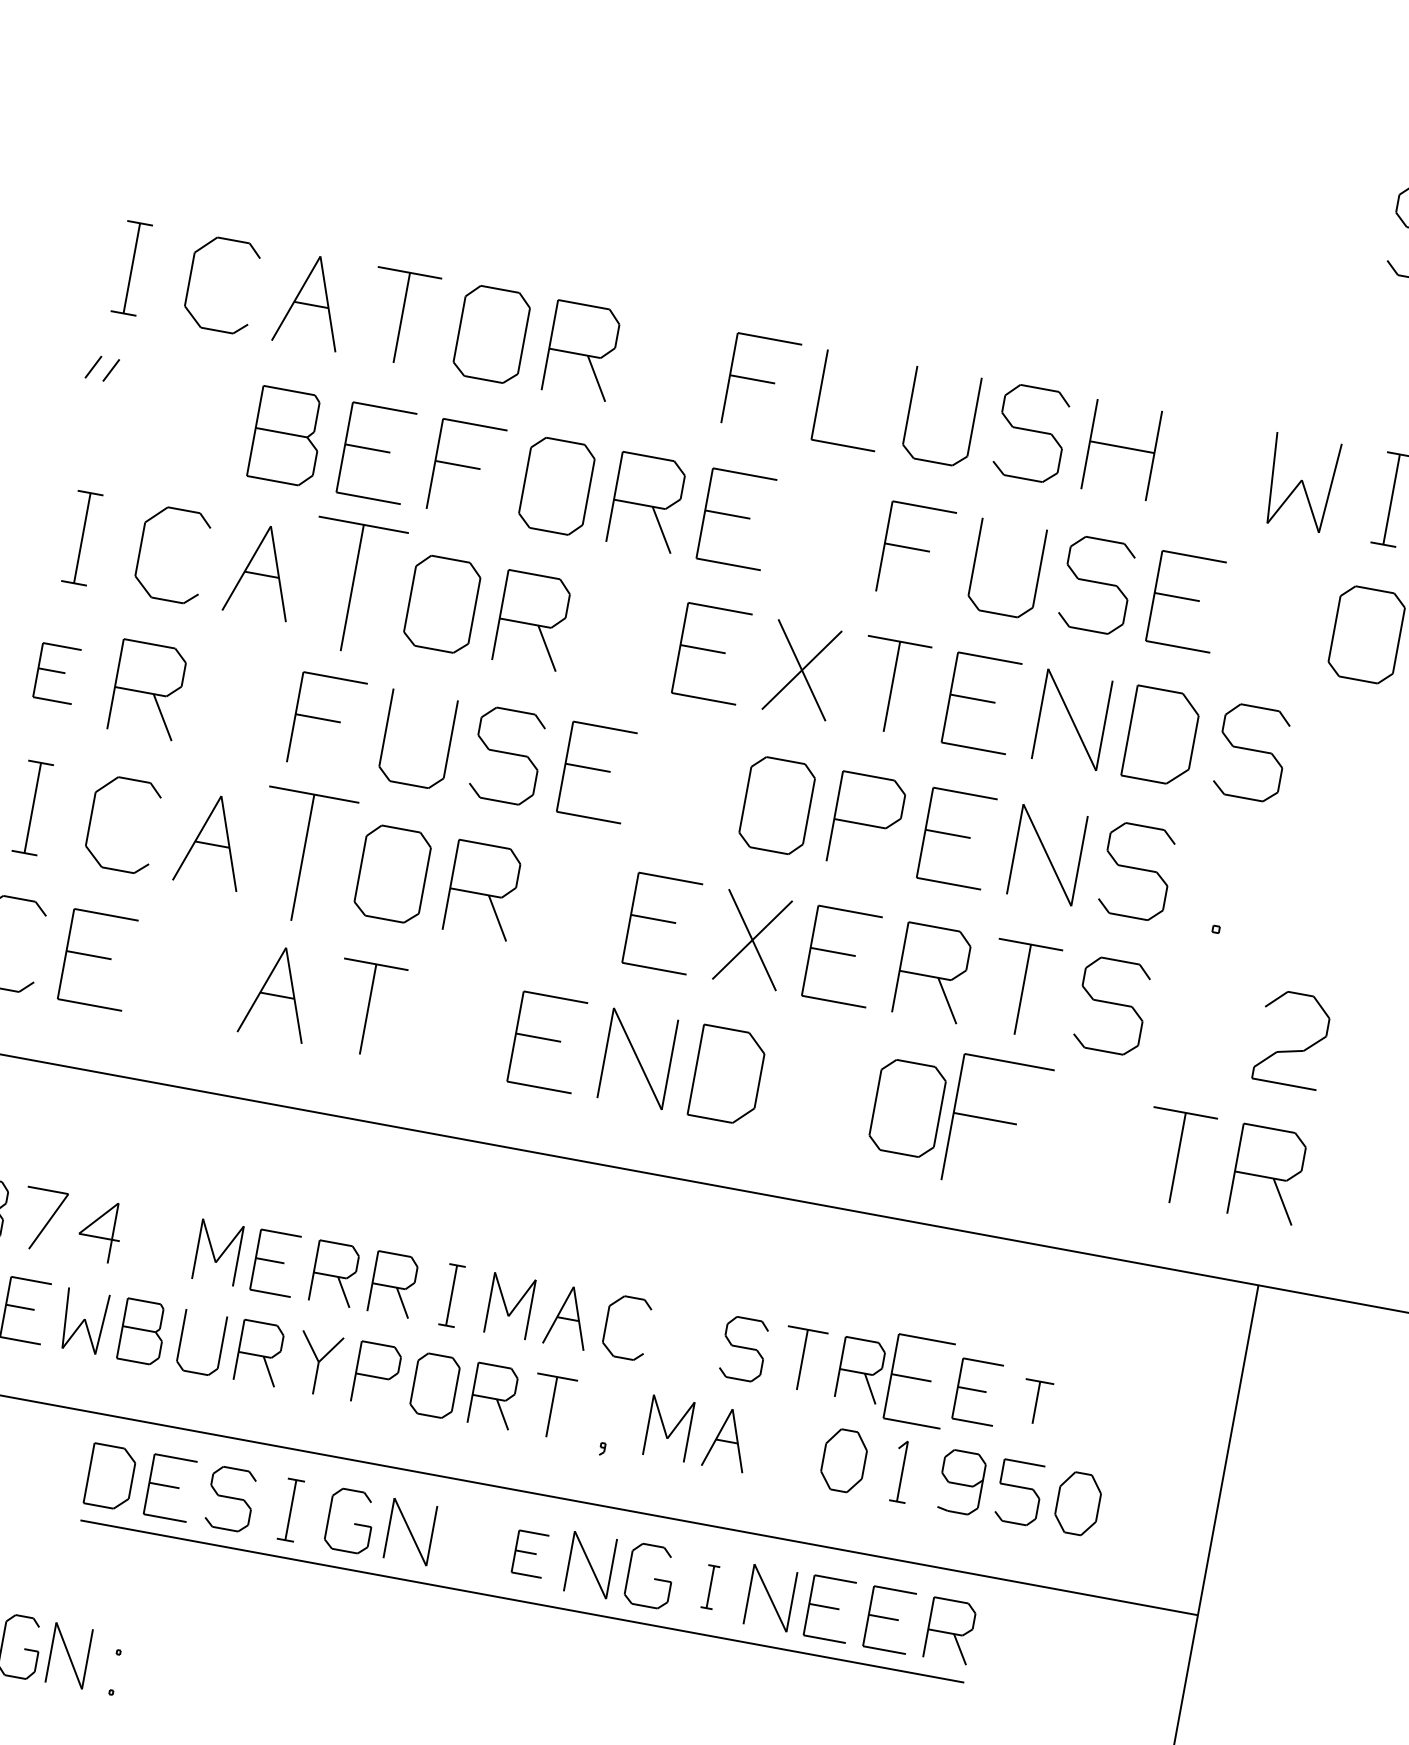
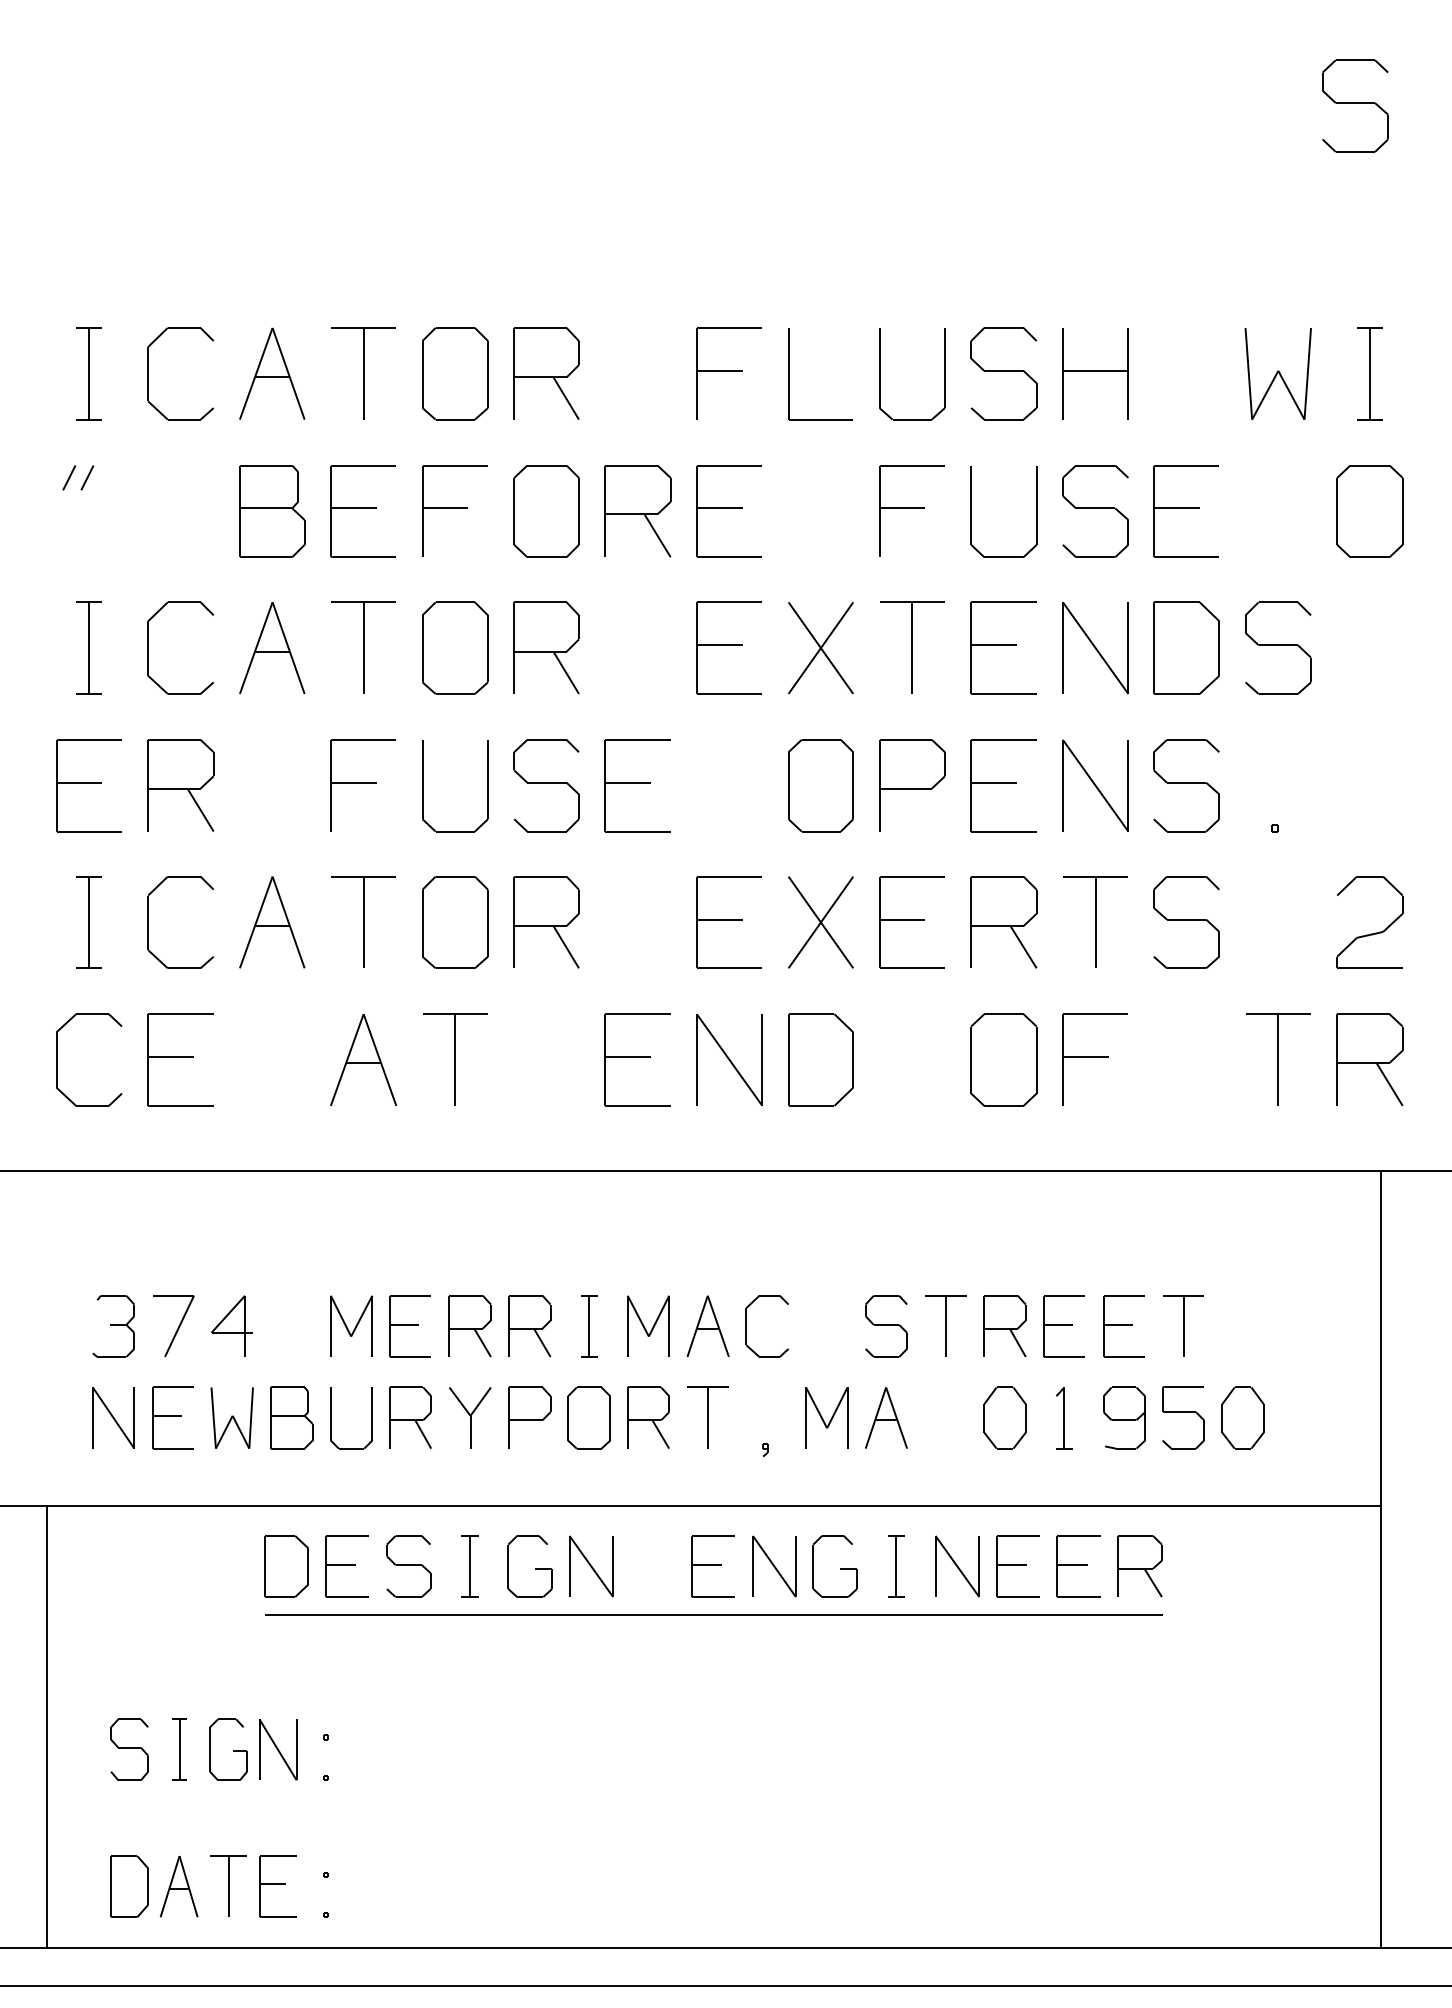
part: (352, 587) -> (363, 647), size x0.71
part: (56, 673) -> (88, 785), size x1.67
part: (302, 856) -> (363, 921), size x0.71
part: (996, 1124) -> (1094, 1059), size x0.71
part: (918, 1381) -> (1063, 1326), size x0.71
part: (1036, 1401) -> (1183, 1325), size x1.43
part: (529, 1553) -> (712, 1566), size x1.43
part: (710, 1587) -> (896, 1566), size x1.43

